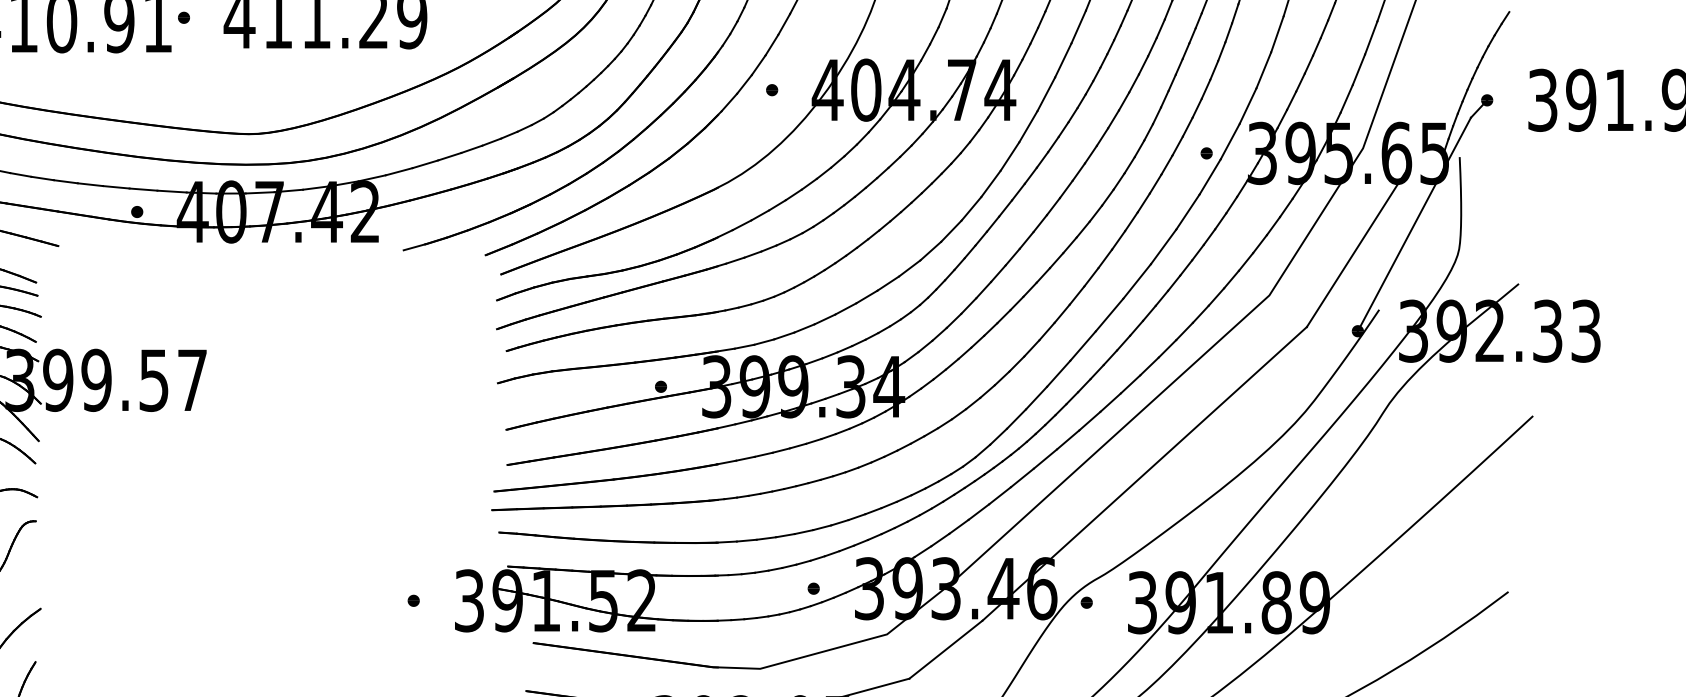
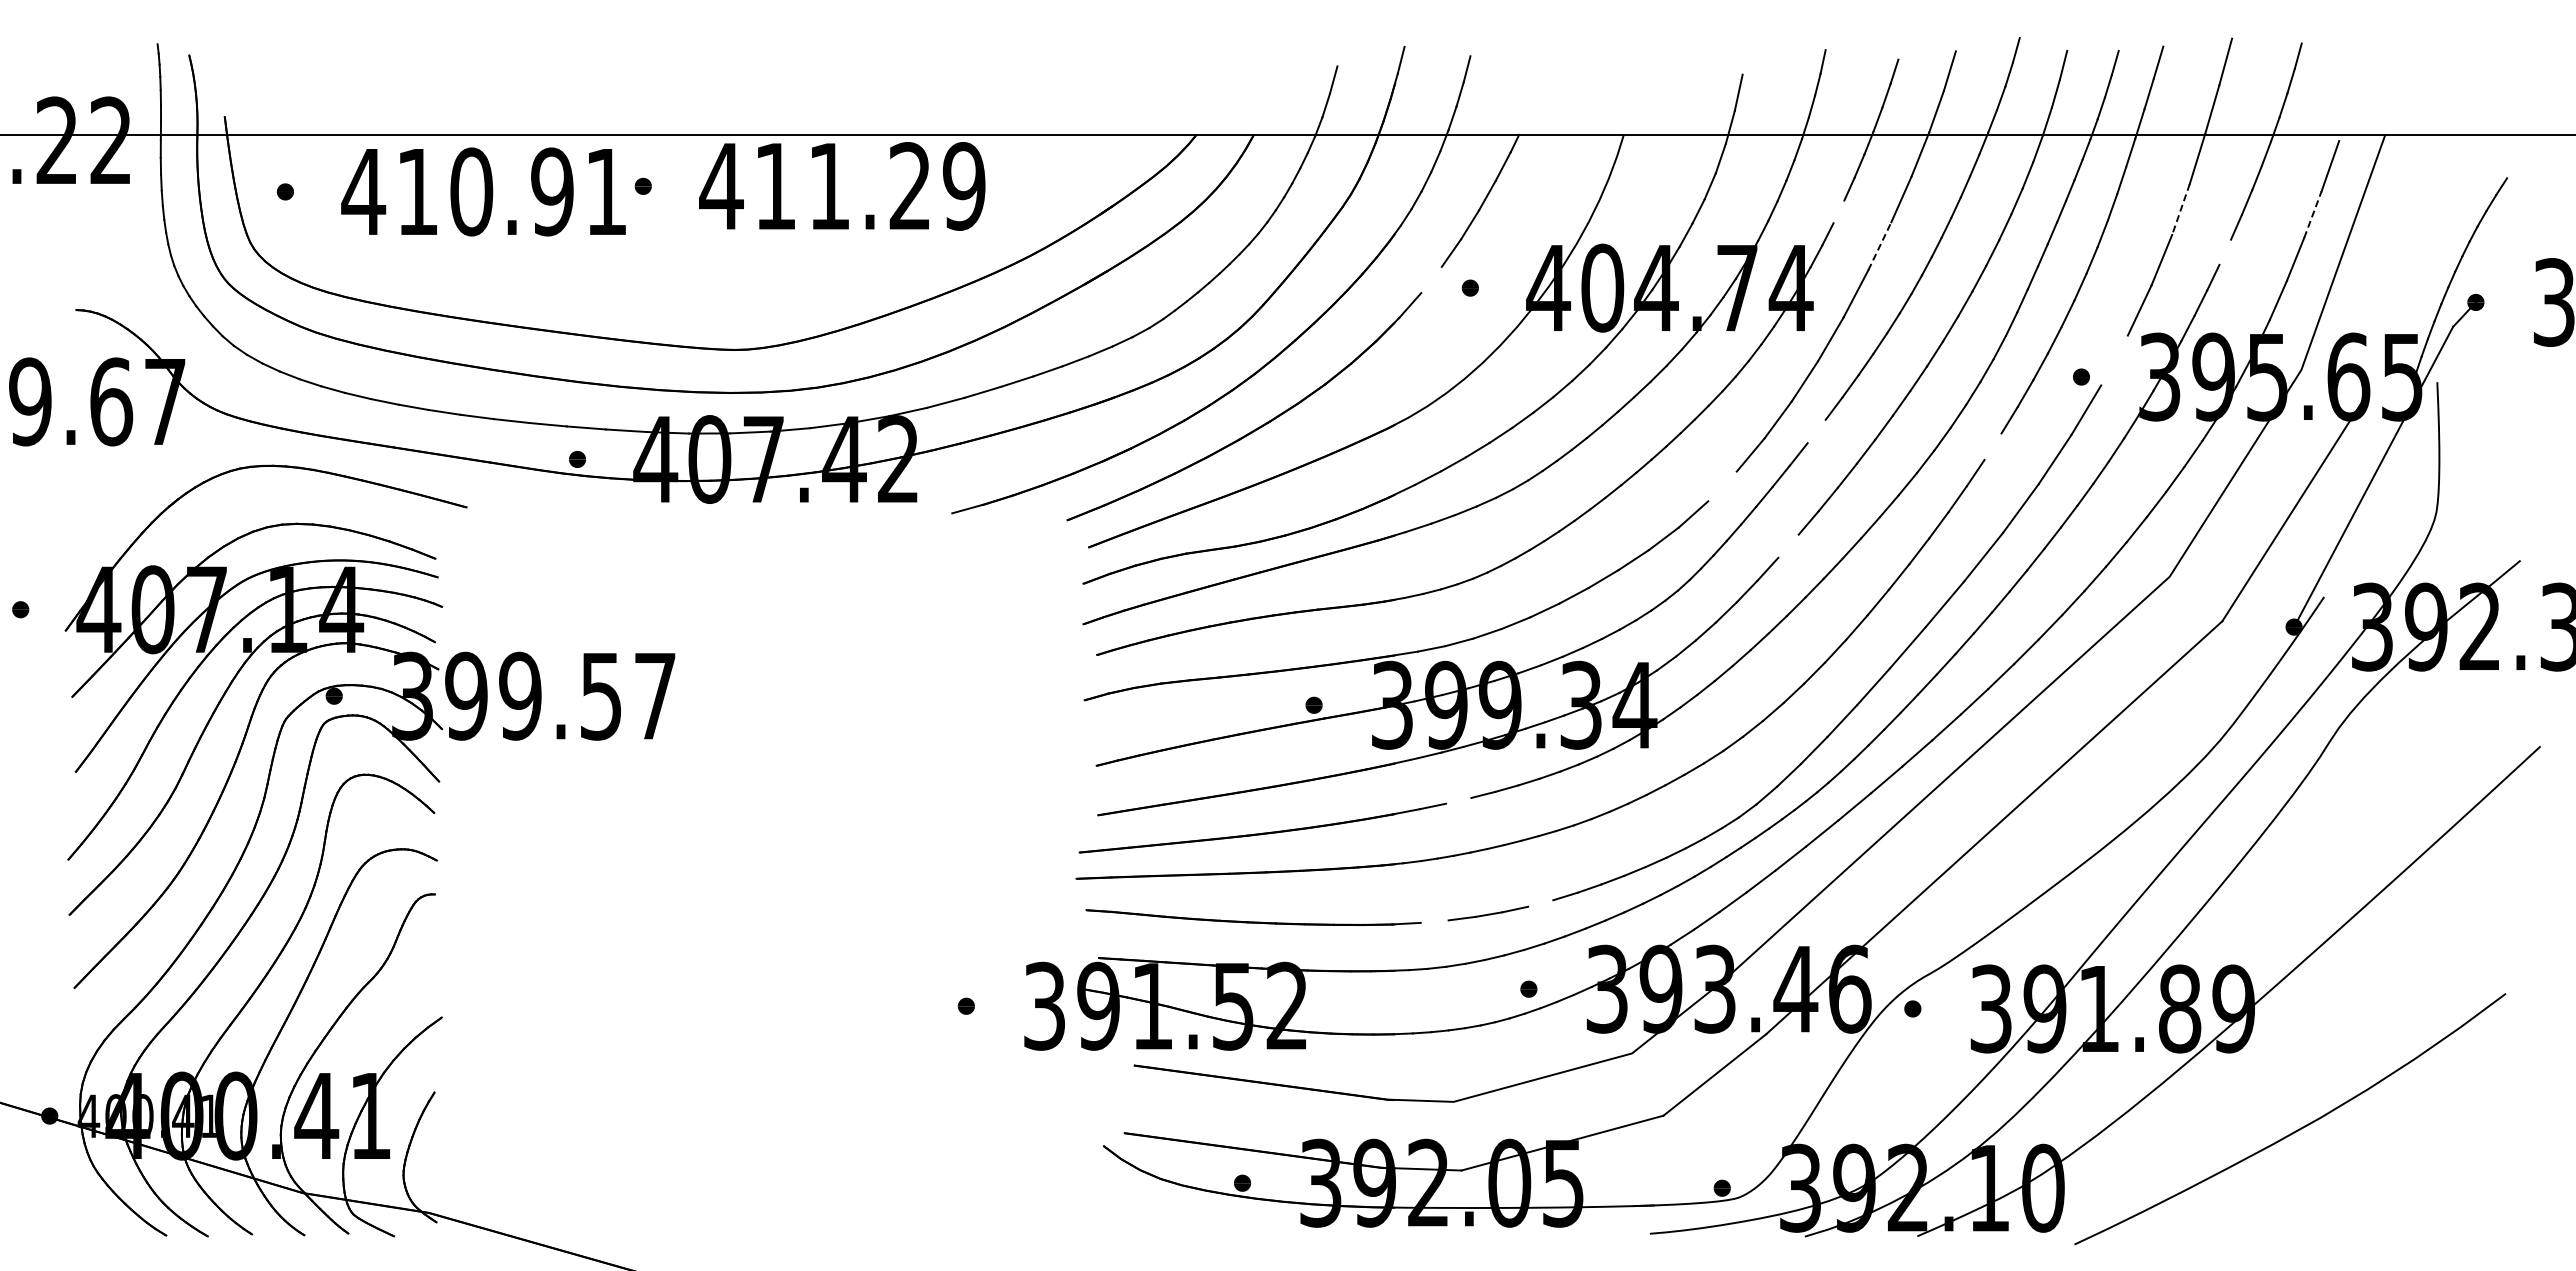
line: (1277, 34) -> (2180, 209), solid -> dashed
line: (1033, 35) -> (1838, 211), removed
line: (1370, 37) -> (2312, 214), solid -> dashed
line: (1063, 60) -> (1879, 246), solid -> dashed
line: (1309, 64) -> (2225, 251), removed
line: (744, 84) -> (1431, 279), removed
line: (1230, 141) -> (2114, 360), removed
line: (1018, 192) -> (1816, 431), removed
line: (1143, 202) -> (1992, 446), removed
line: (951, 231) -> (1722, 486), removed
line: (998, 273) -> (1788, 545), removed
line: (763, 454) -> (1458, 800), removed
line: (822, 527) -> (1540, 903), removed
line: (746, 540) -> (1434, 921), removed

